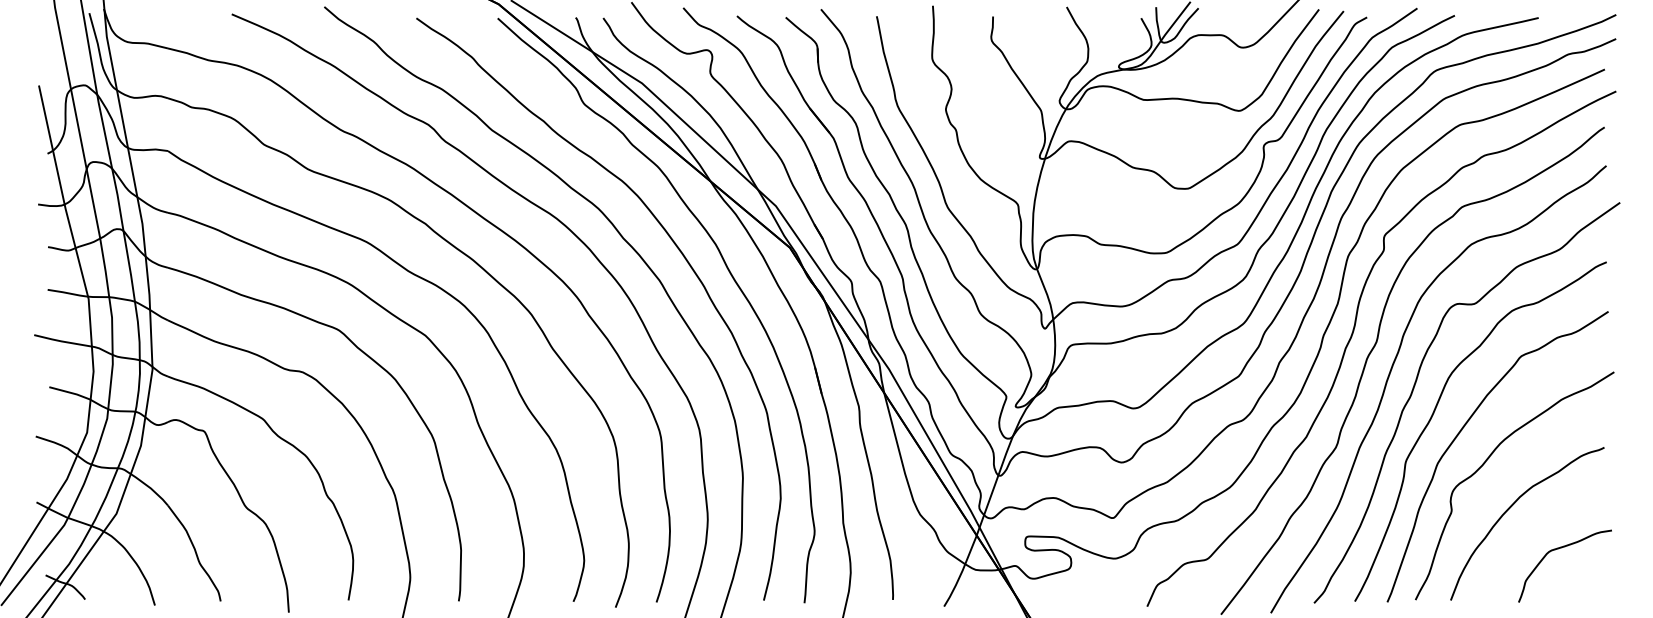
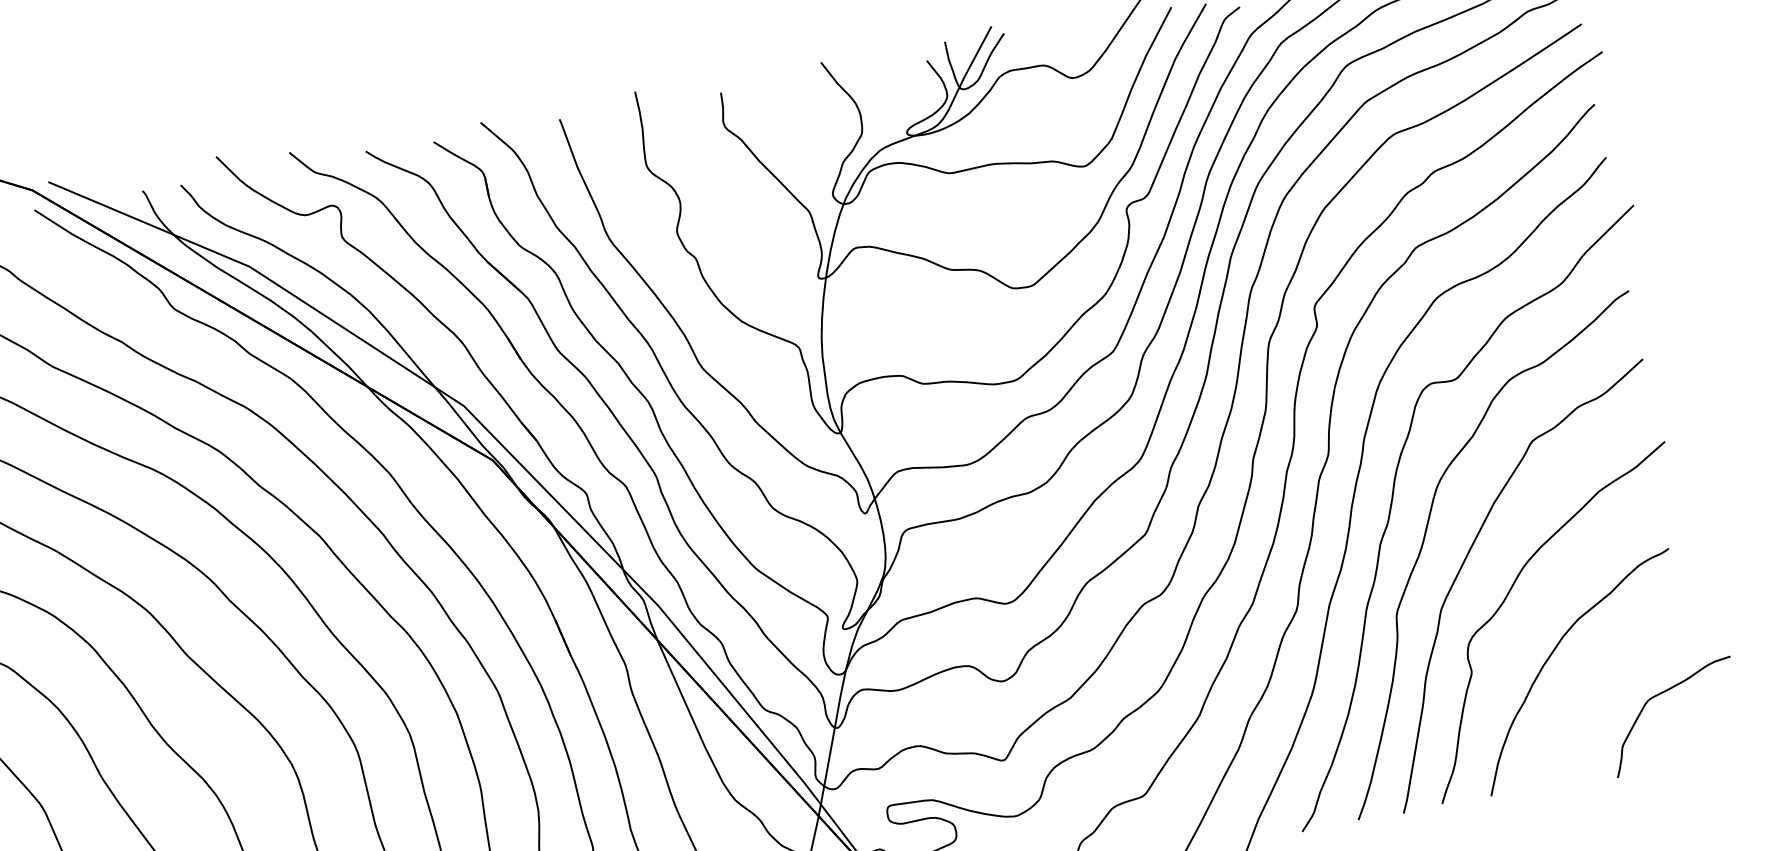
curve: (1558, 549) -> (1660, 695), moved

